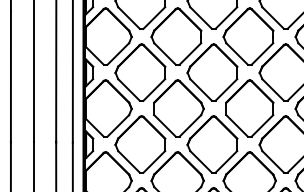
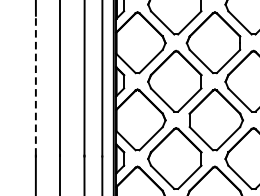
line: (10, 76) -> (35, 85), solid -> dashed

